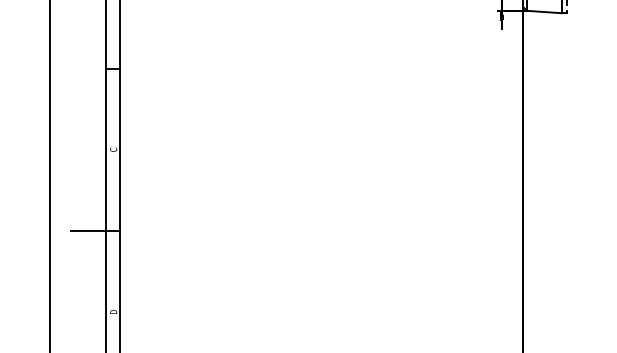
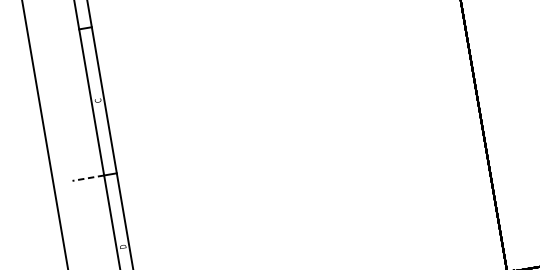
line: (88, 231) -> (88, 178), solid -> dashed

